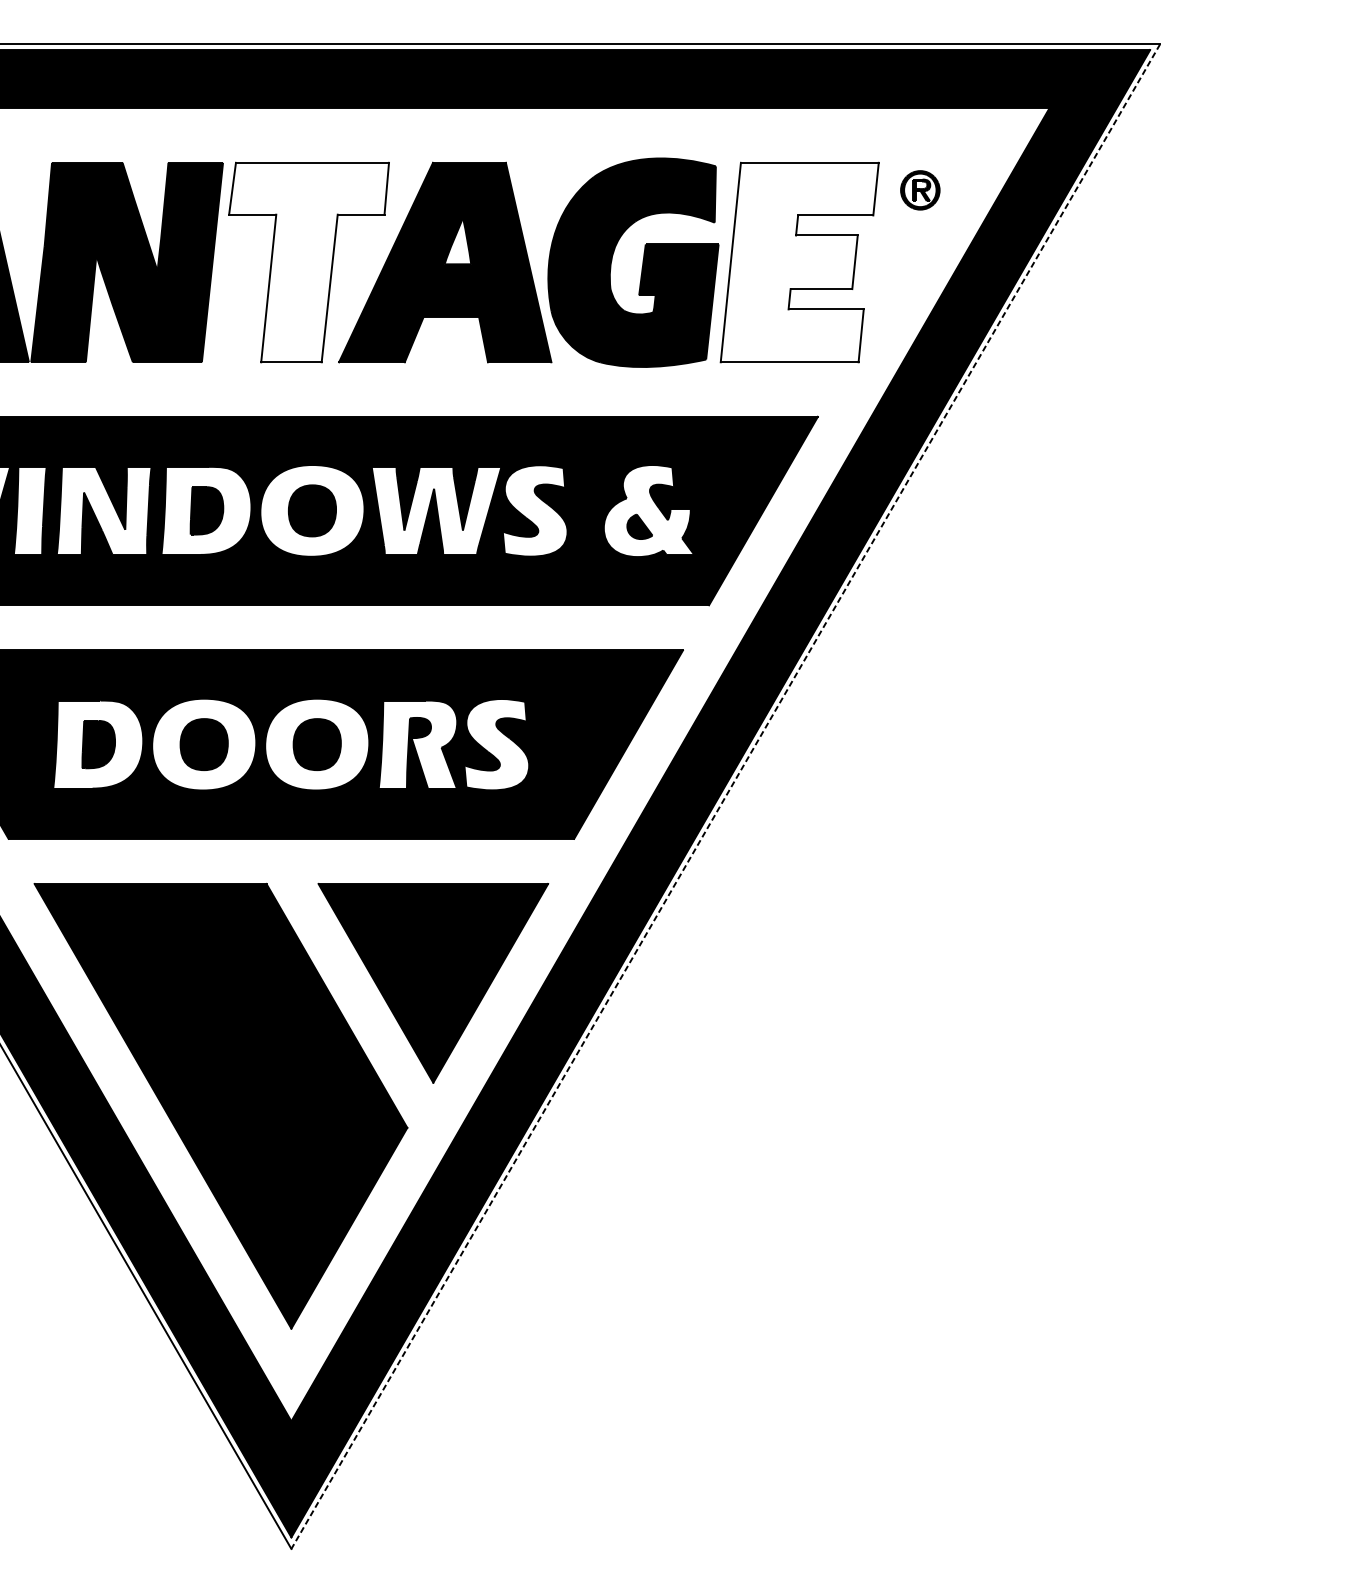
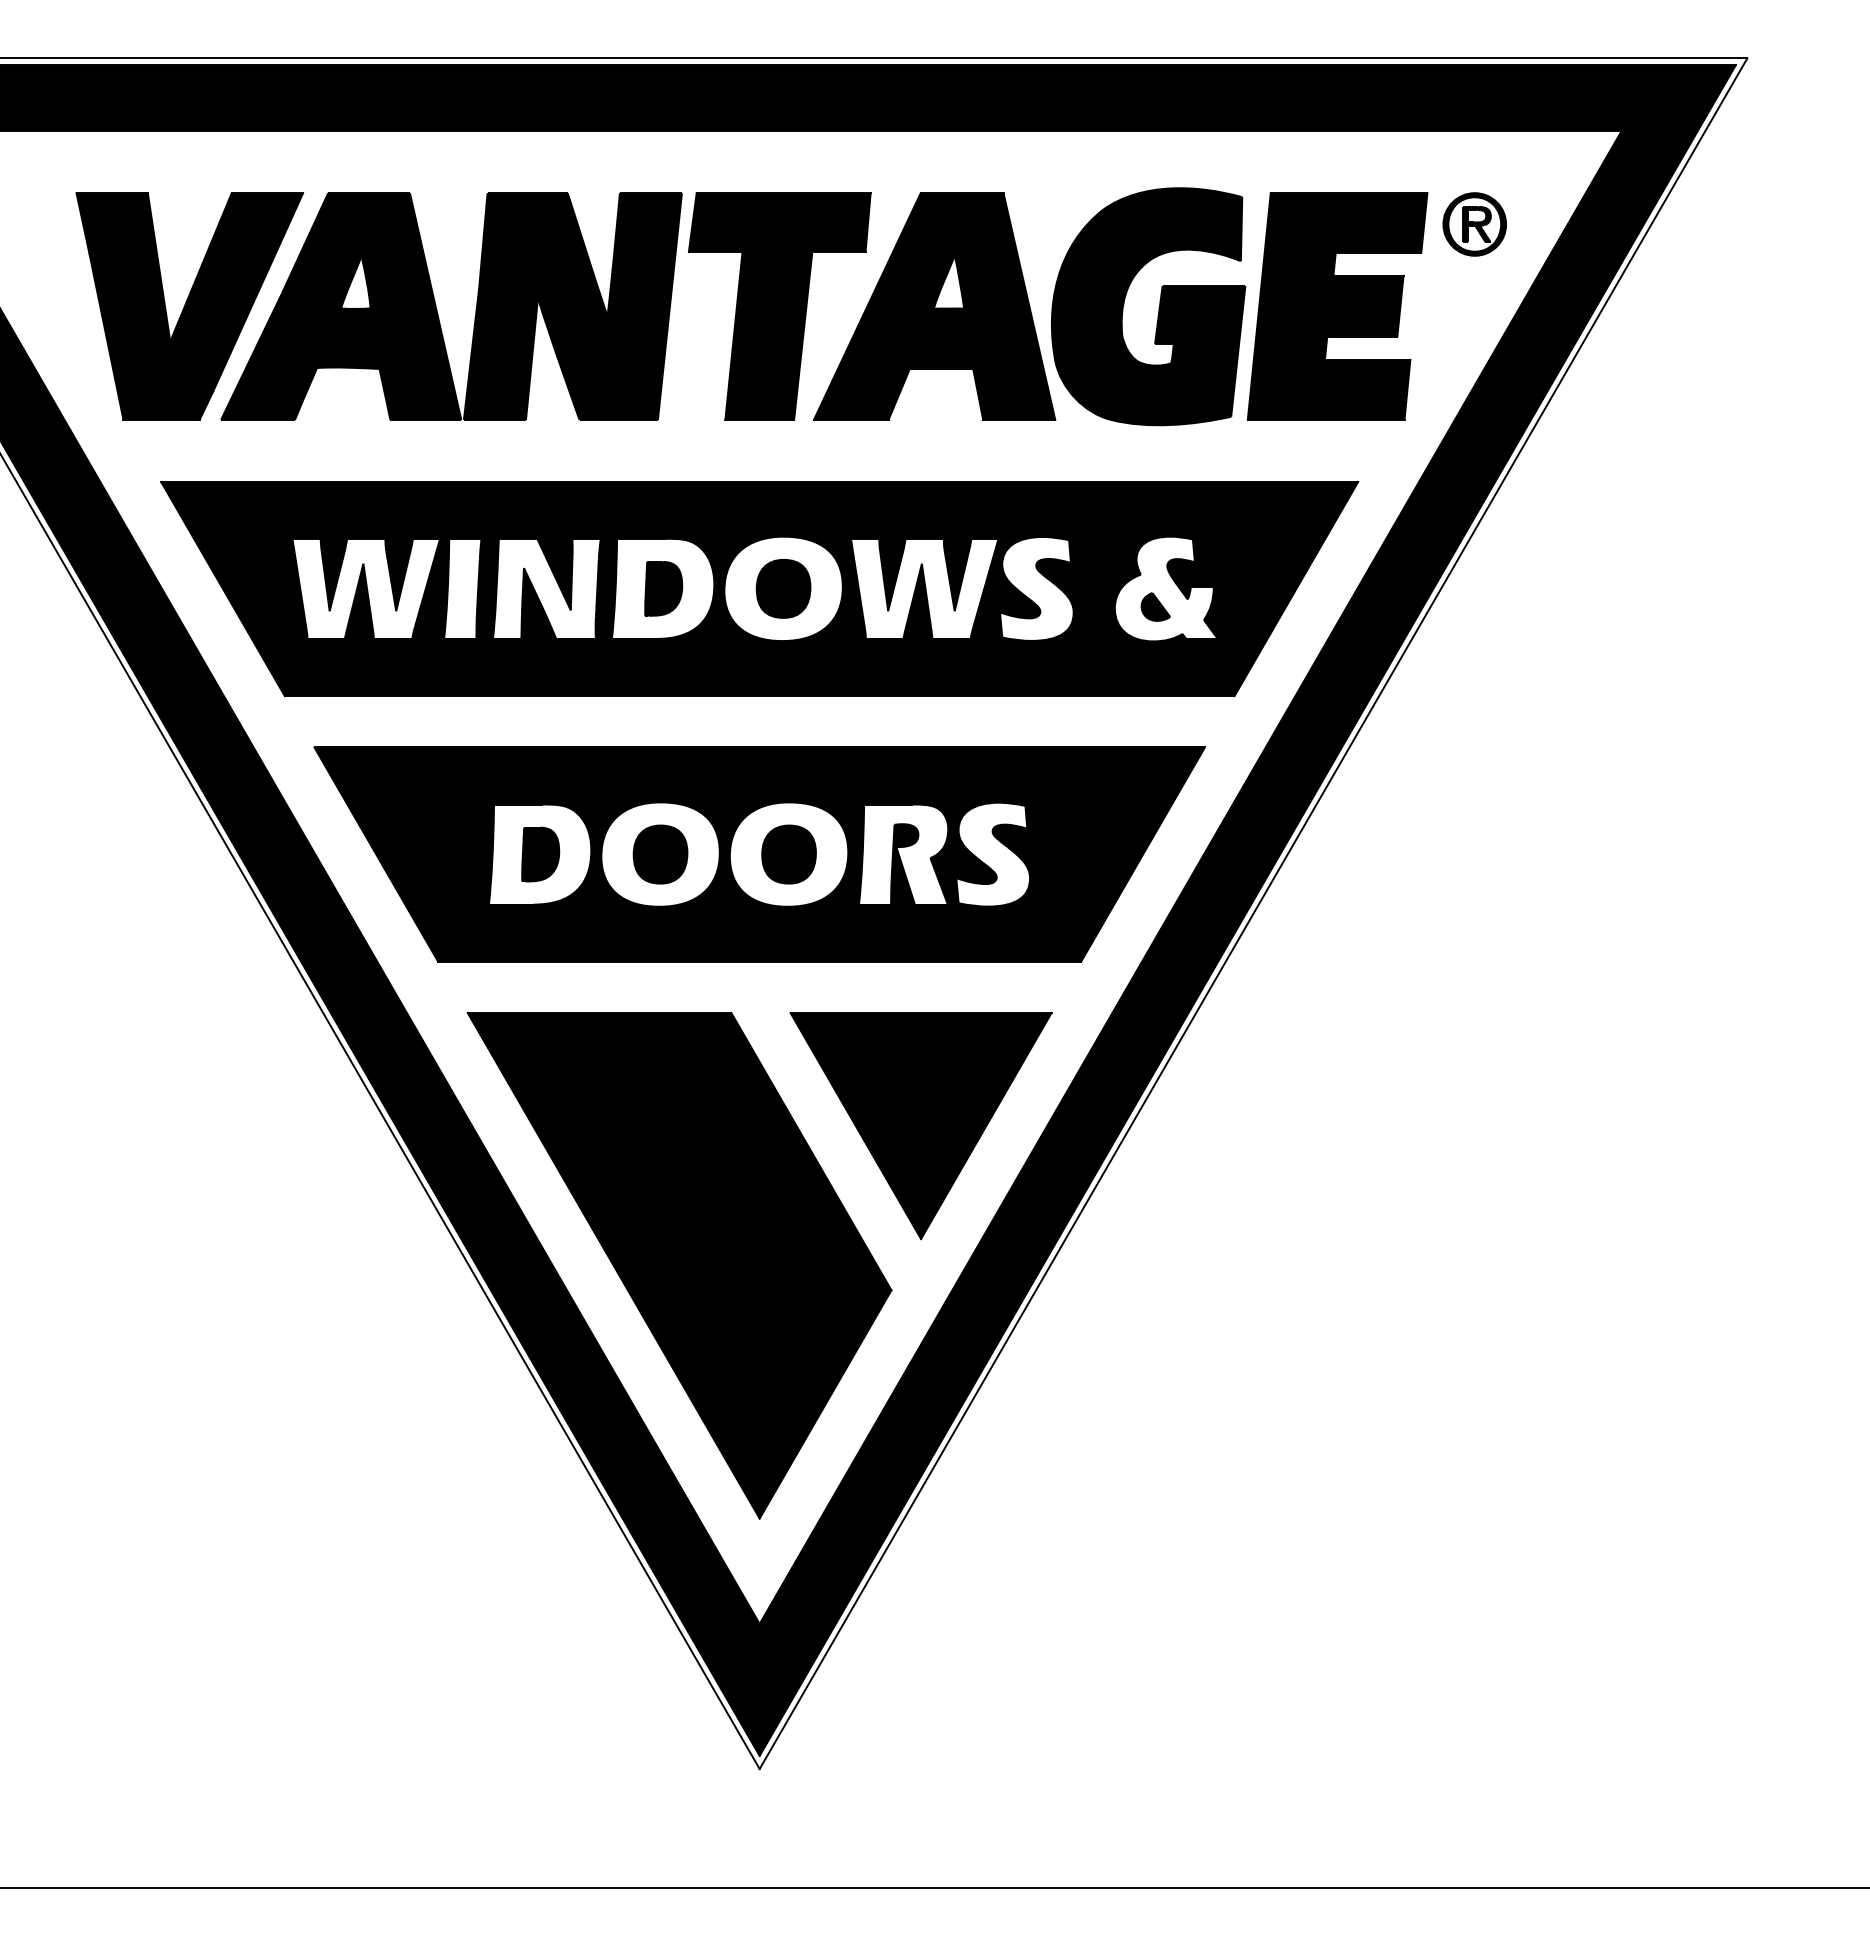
part: (920, 190) -> (1474, 224), size x1.43
fill: (308, 262) -> (779, 306), added
fill: (799, 262) -> (1337, 306), added
line: (725, 796) -> (1253, 913), dashed -> solid

